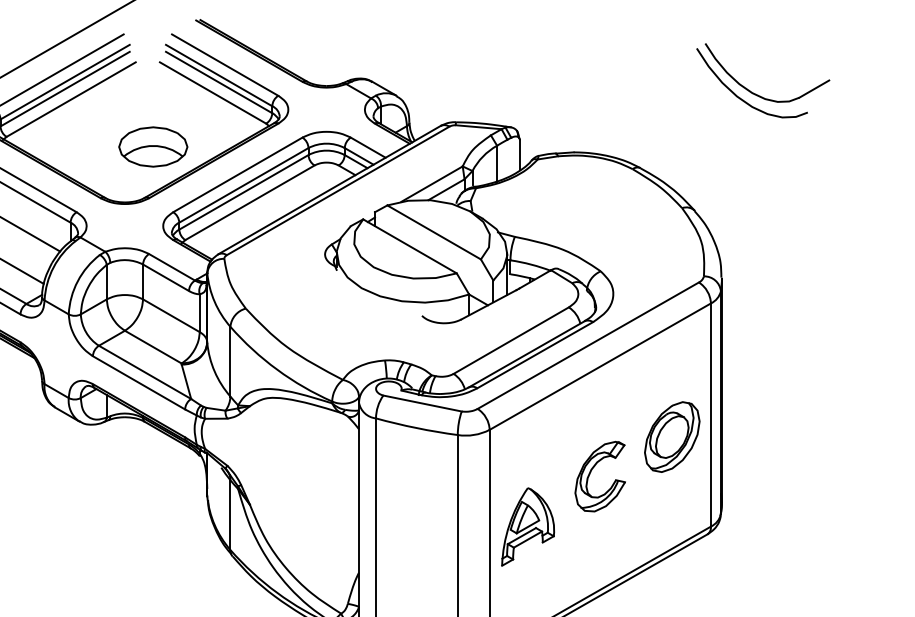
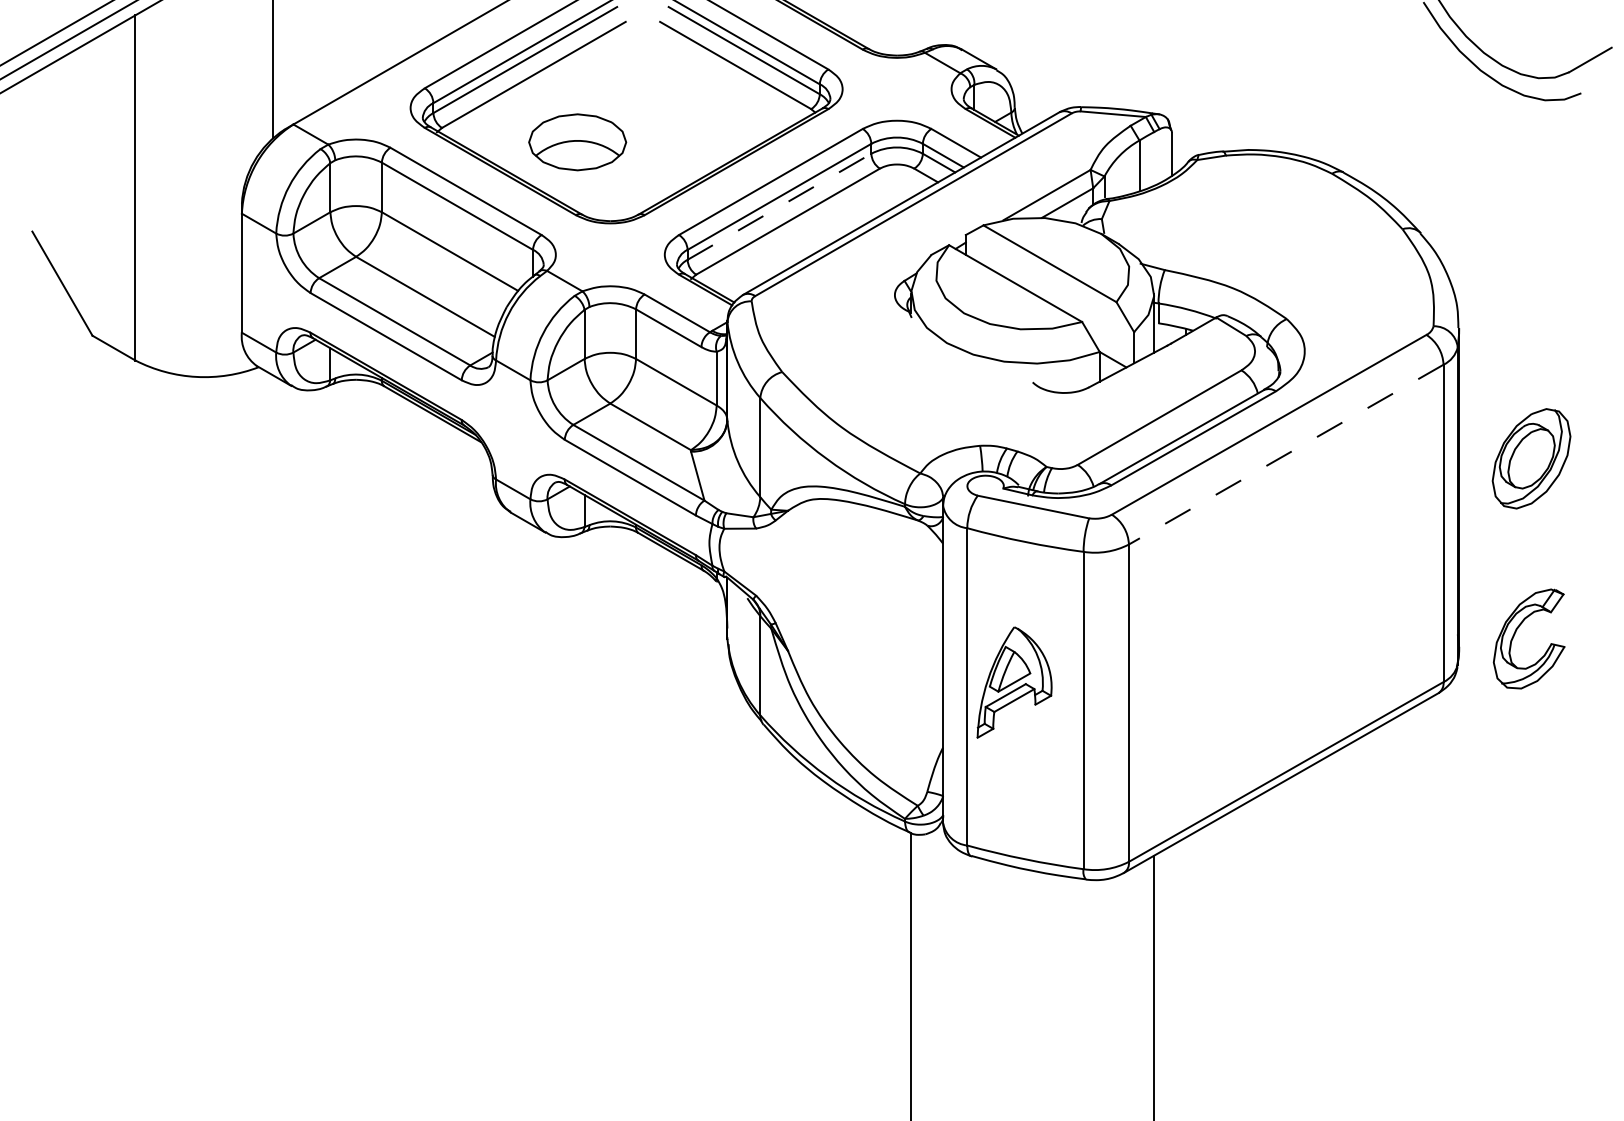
part: (153, 147) -> (577, 142), moved
line: (243, 192) -> (779, 206), solid -> dashed
line: (599, 366) -> (1285, 454), solid -> dashed
part: (672, 436) -> (1531, 458), moved
part: (591, 472) -> (1516, 632), moved
part: (528, 526) -> (1014, 682), moved

